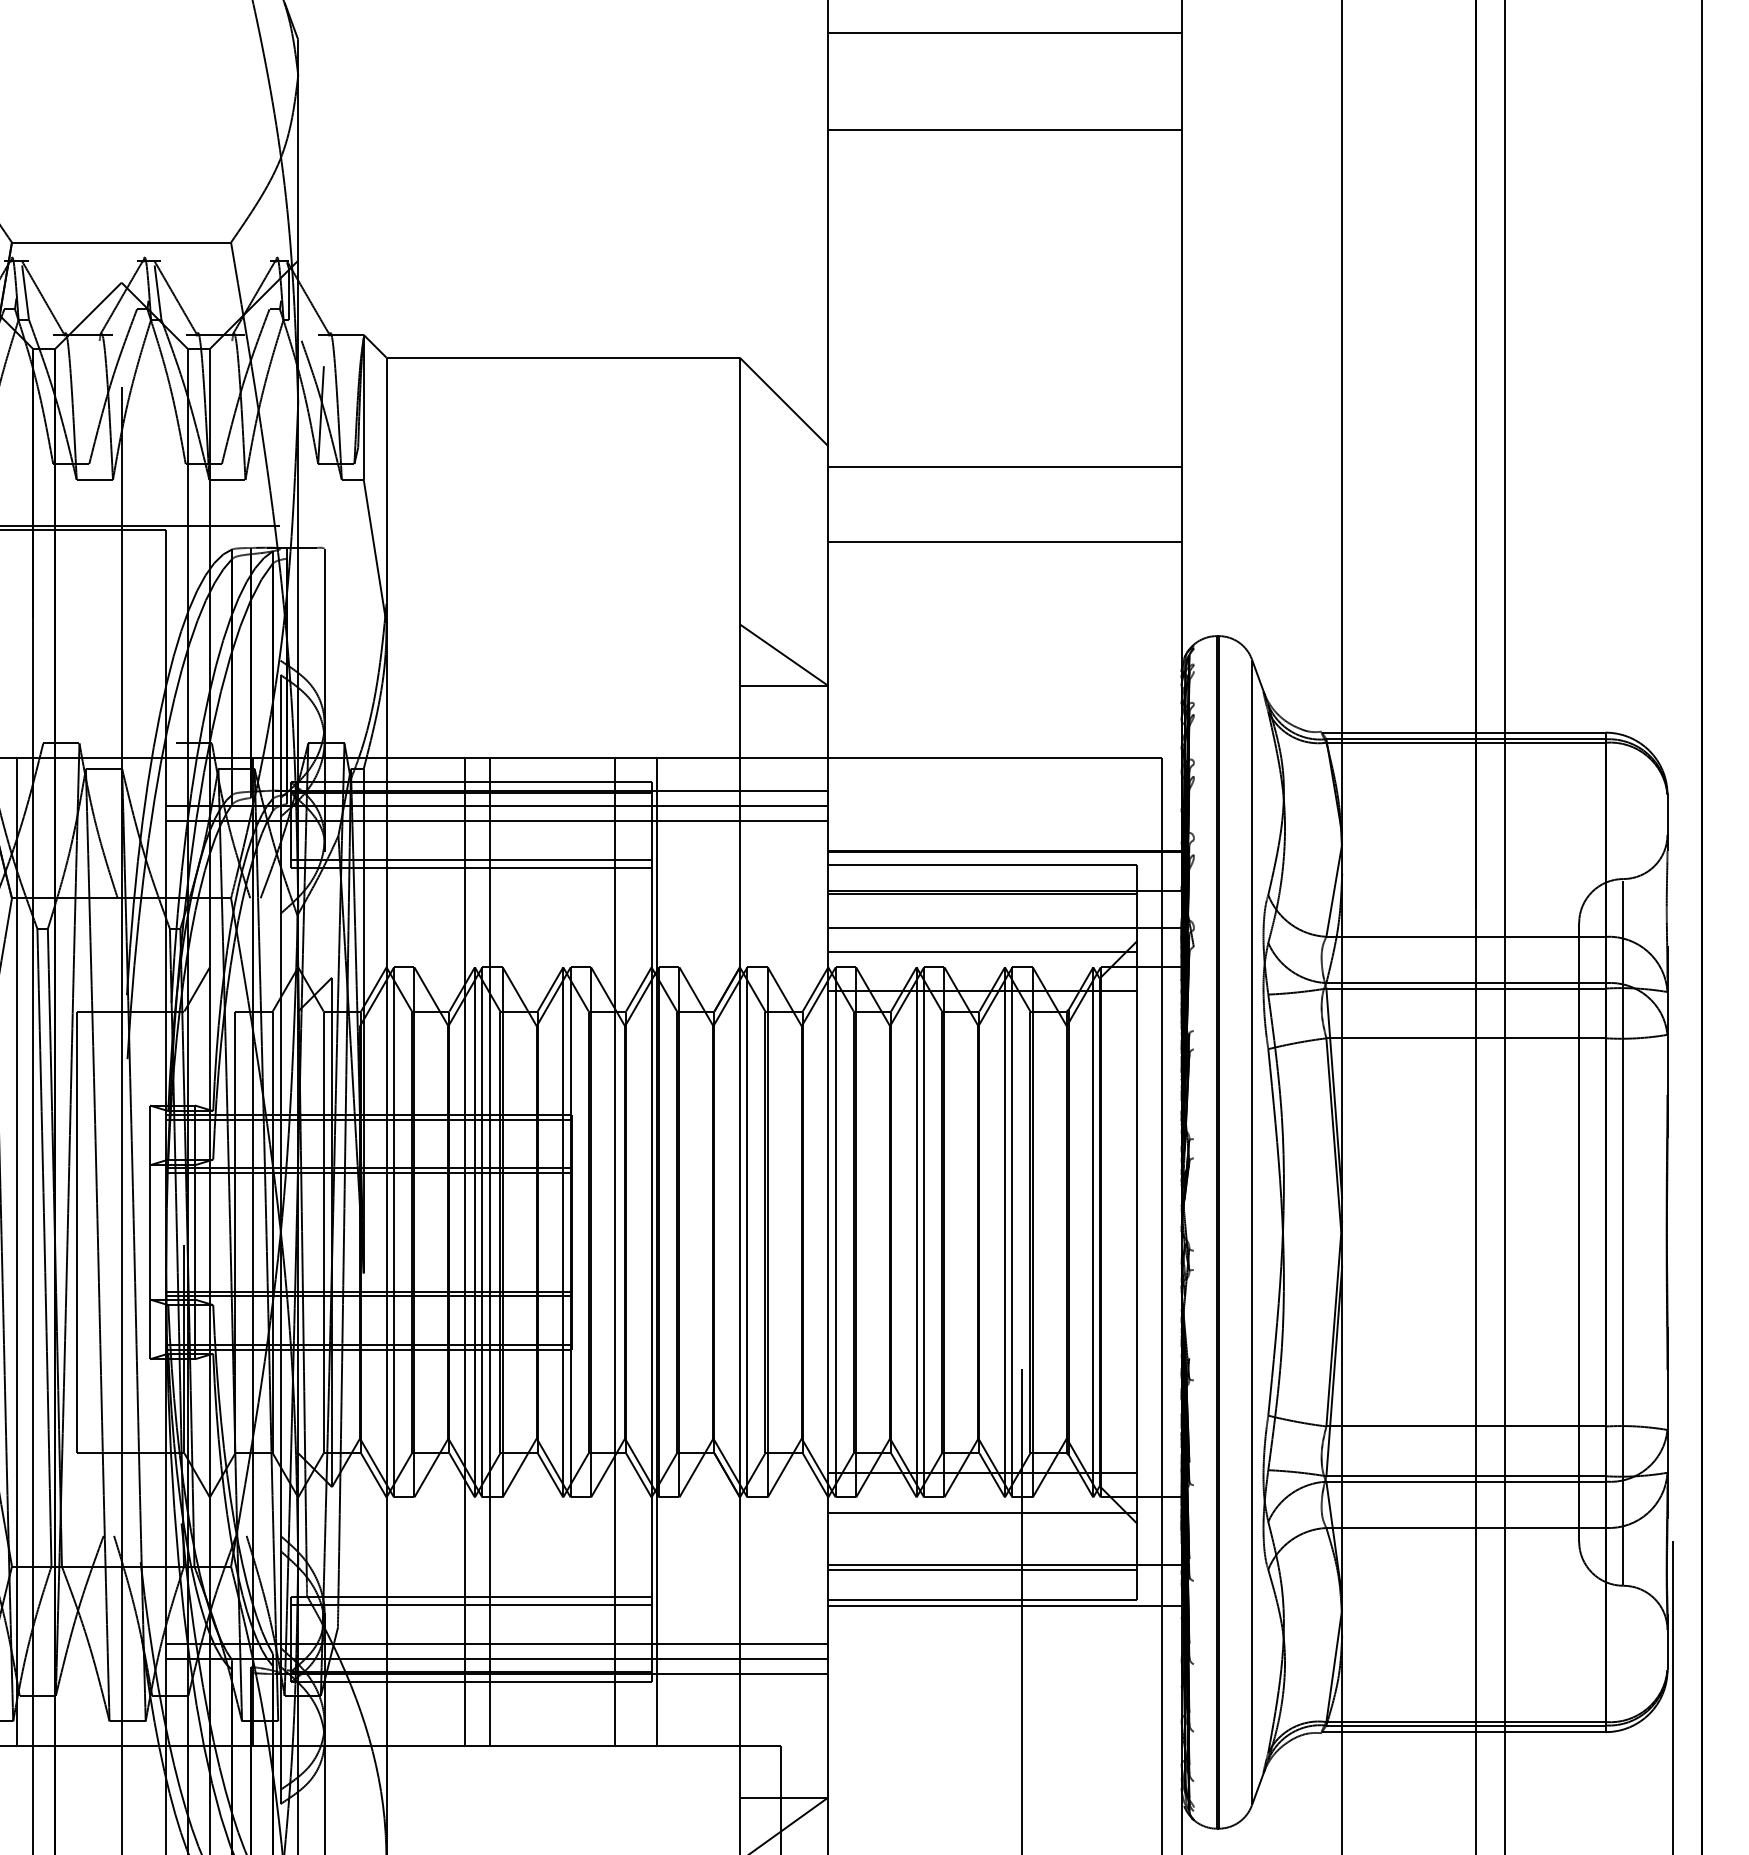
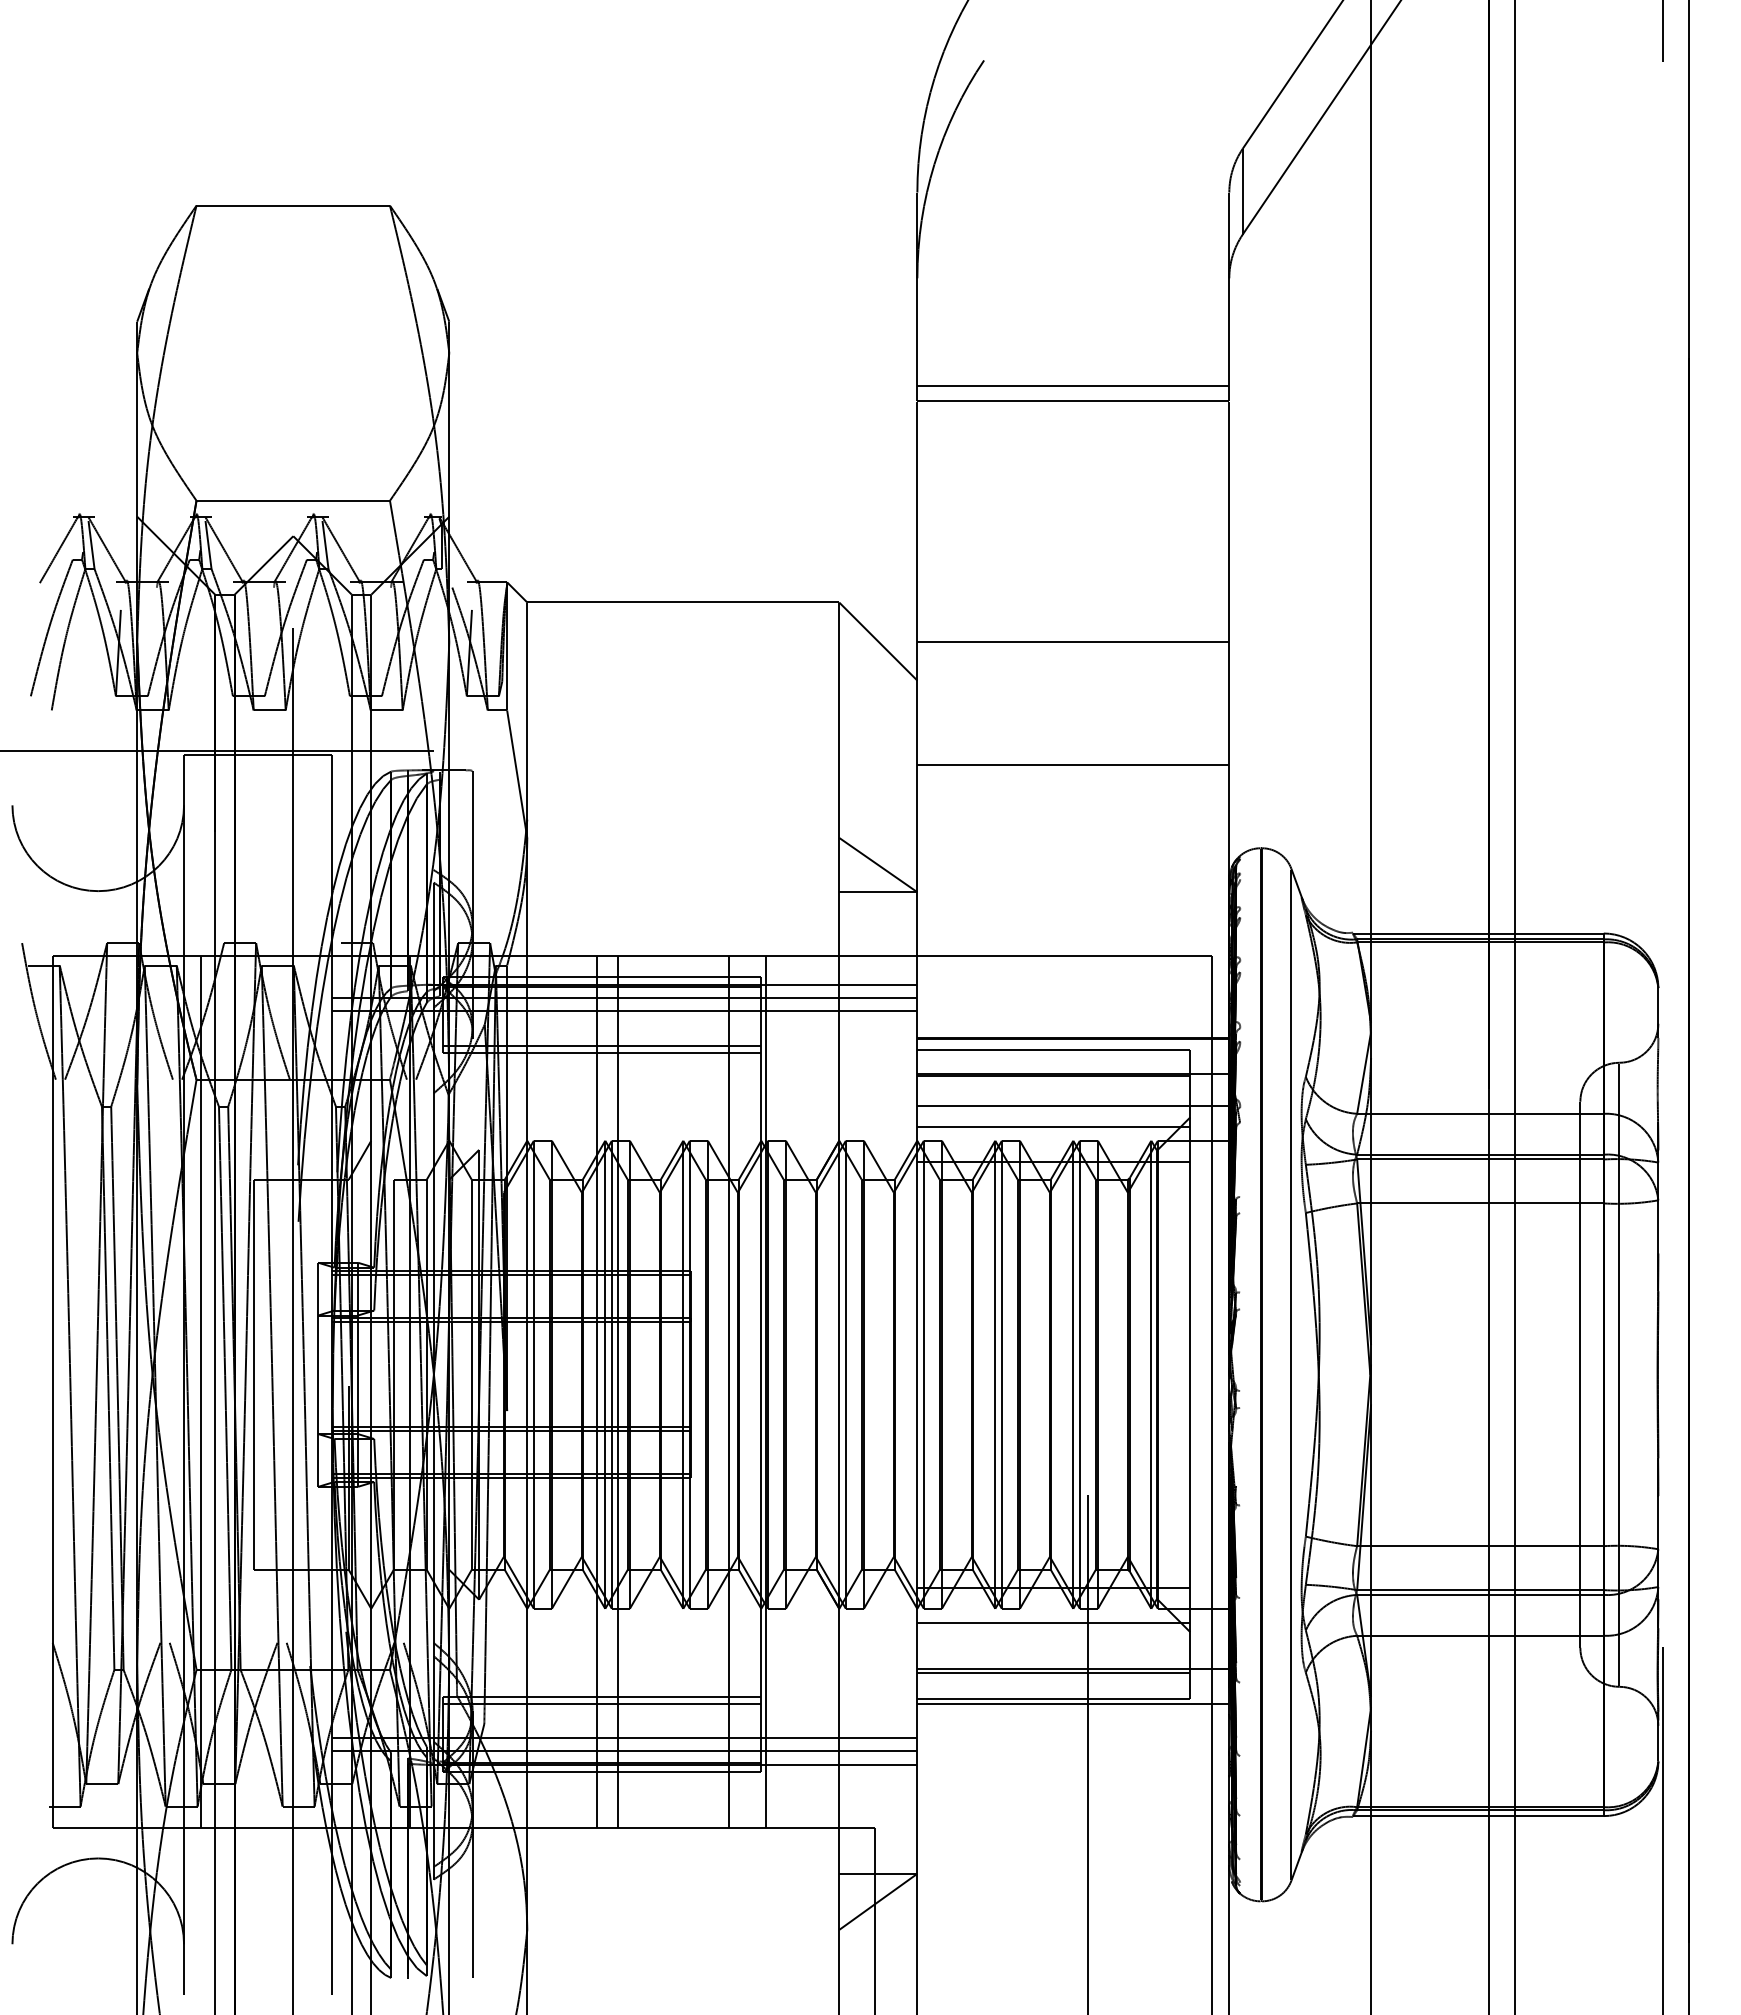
line: (1005, 32) -> (1073, 385), moved
line: (1005, 467) -> (1073, 642), moved

